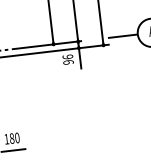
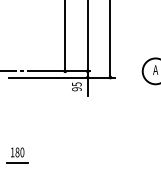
line: (122, 36) -> (128, 71), removed
text: (67, 57) -> (76, 84), 96 -> 95

